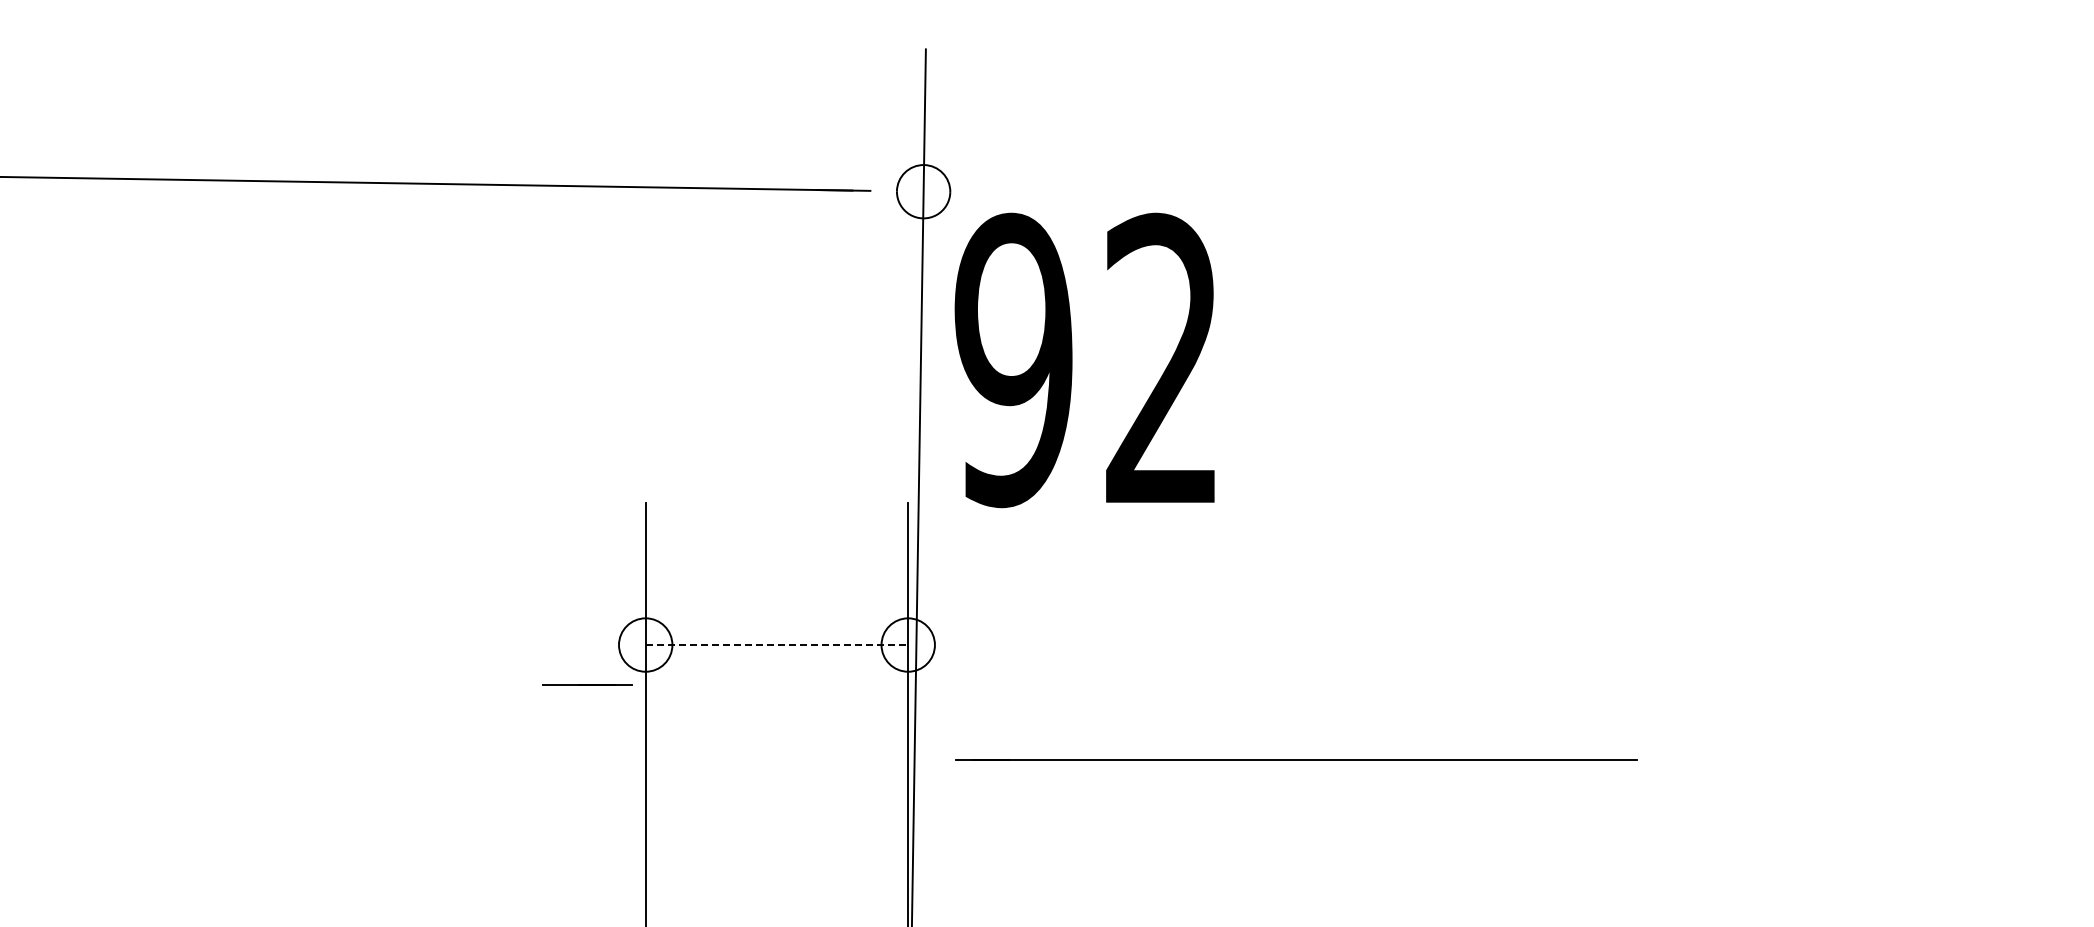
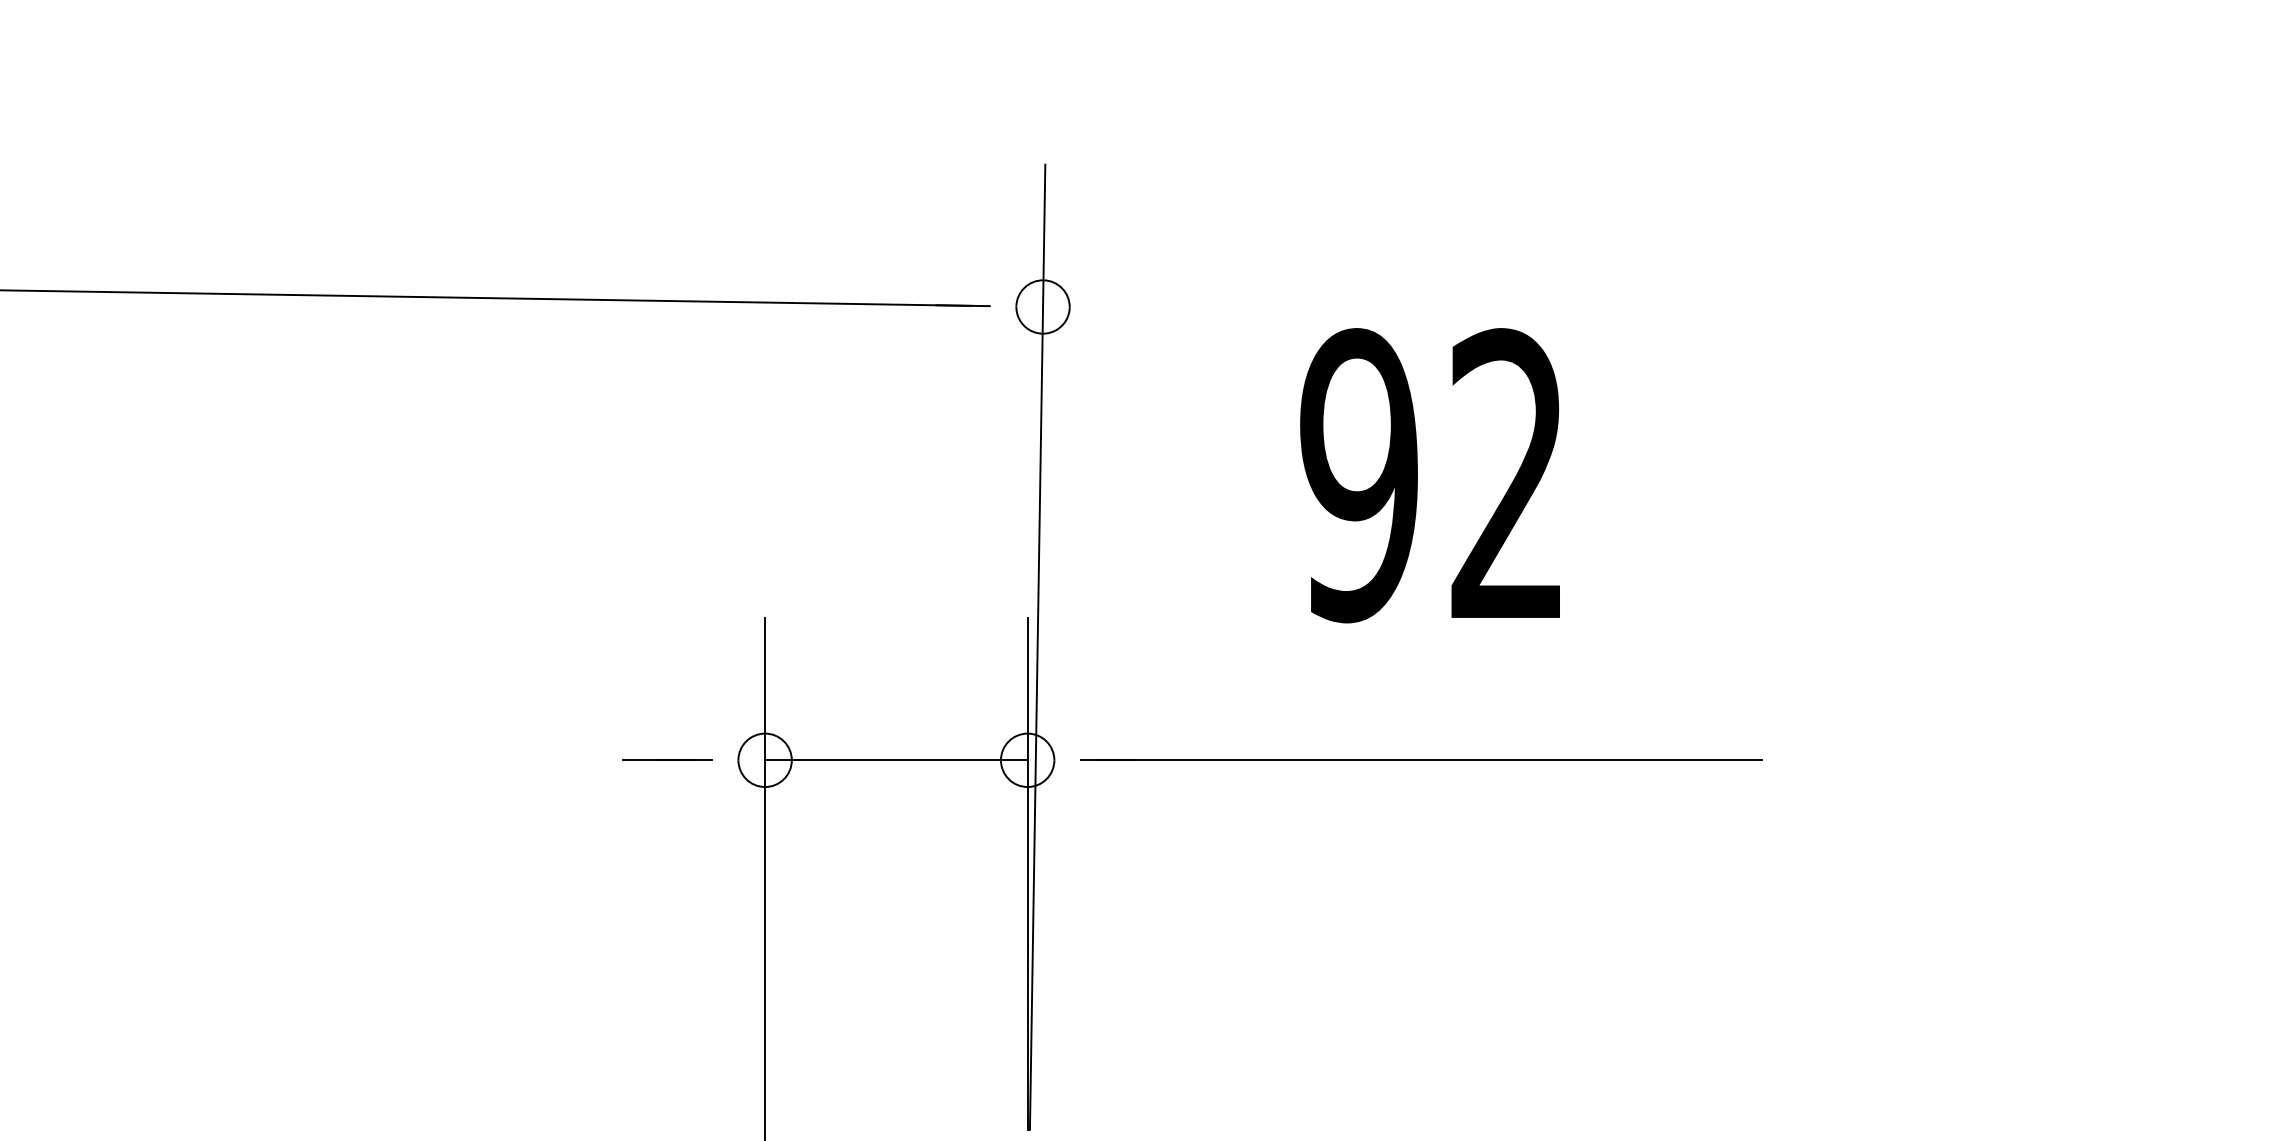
text: (1084, 360) -> (1429, 475), moved
line: (777, 645) -> (896, 760), dashed -> solid
line: (588, 684) -> (667, 759), moved
line: (1296, 759) -> (1421, 759), moved

